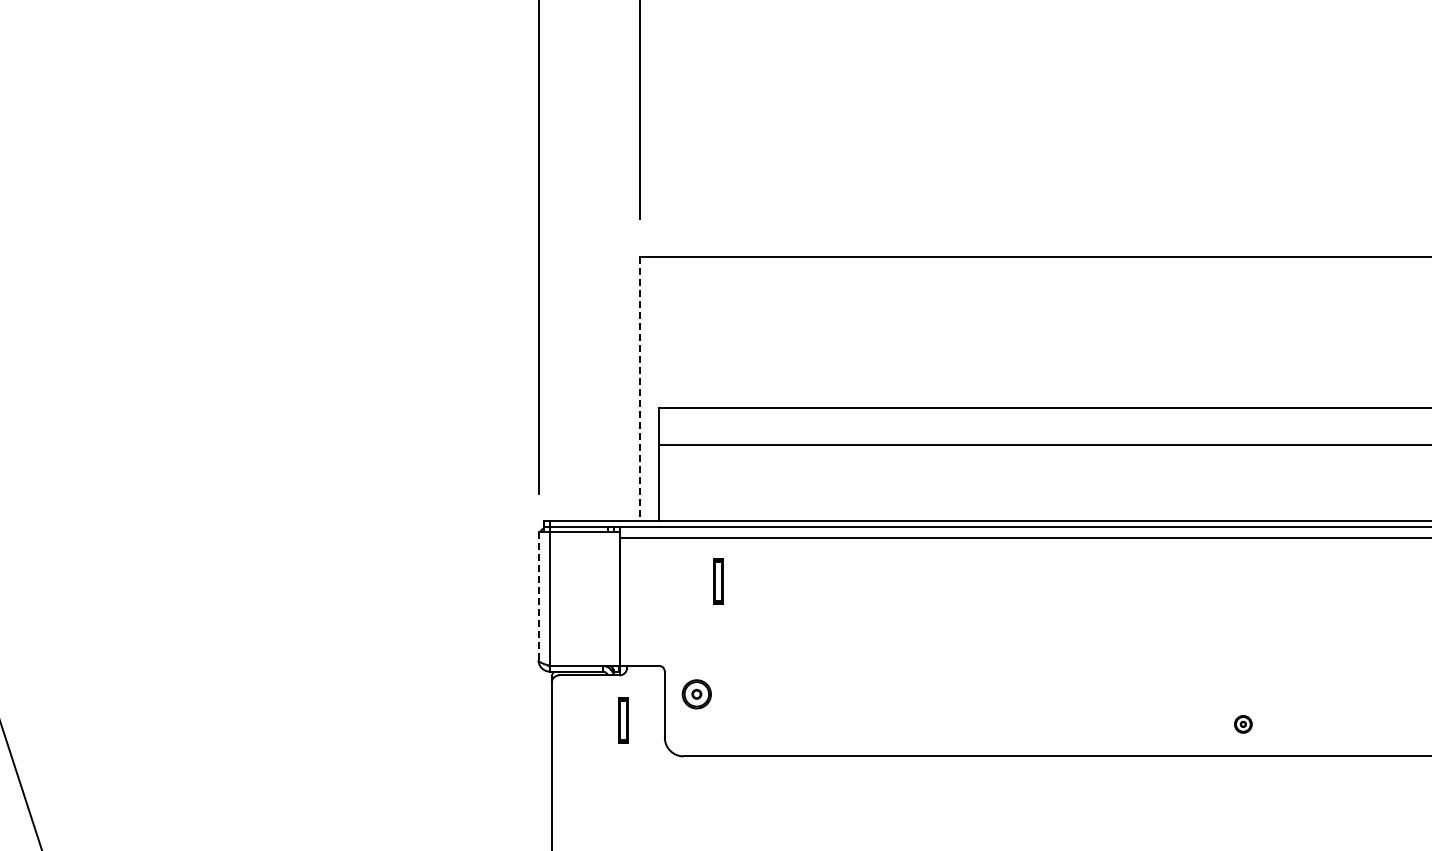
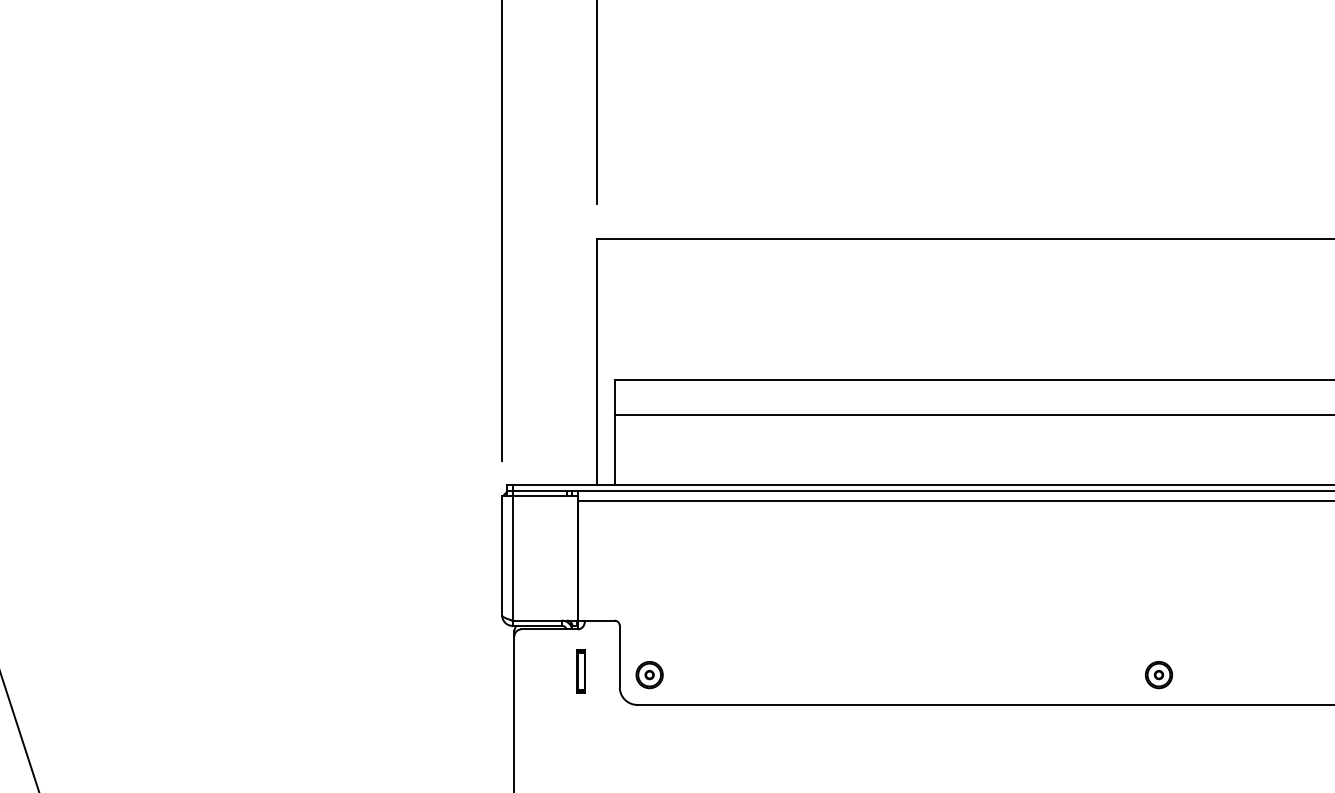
line: (640, 388) -> (597, 362), dashed -> solid
part: (718, 581) -> (669, 541), removed
line: (538, 596) -> (502, 555), dashed -> solid
part: (696, 694) -> (649, 675), moved
part: (1243, 724) -> (1159, 675), size x1.67

